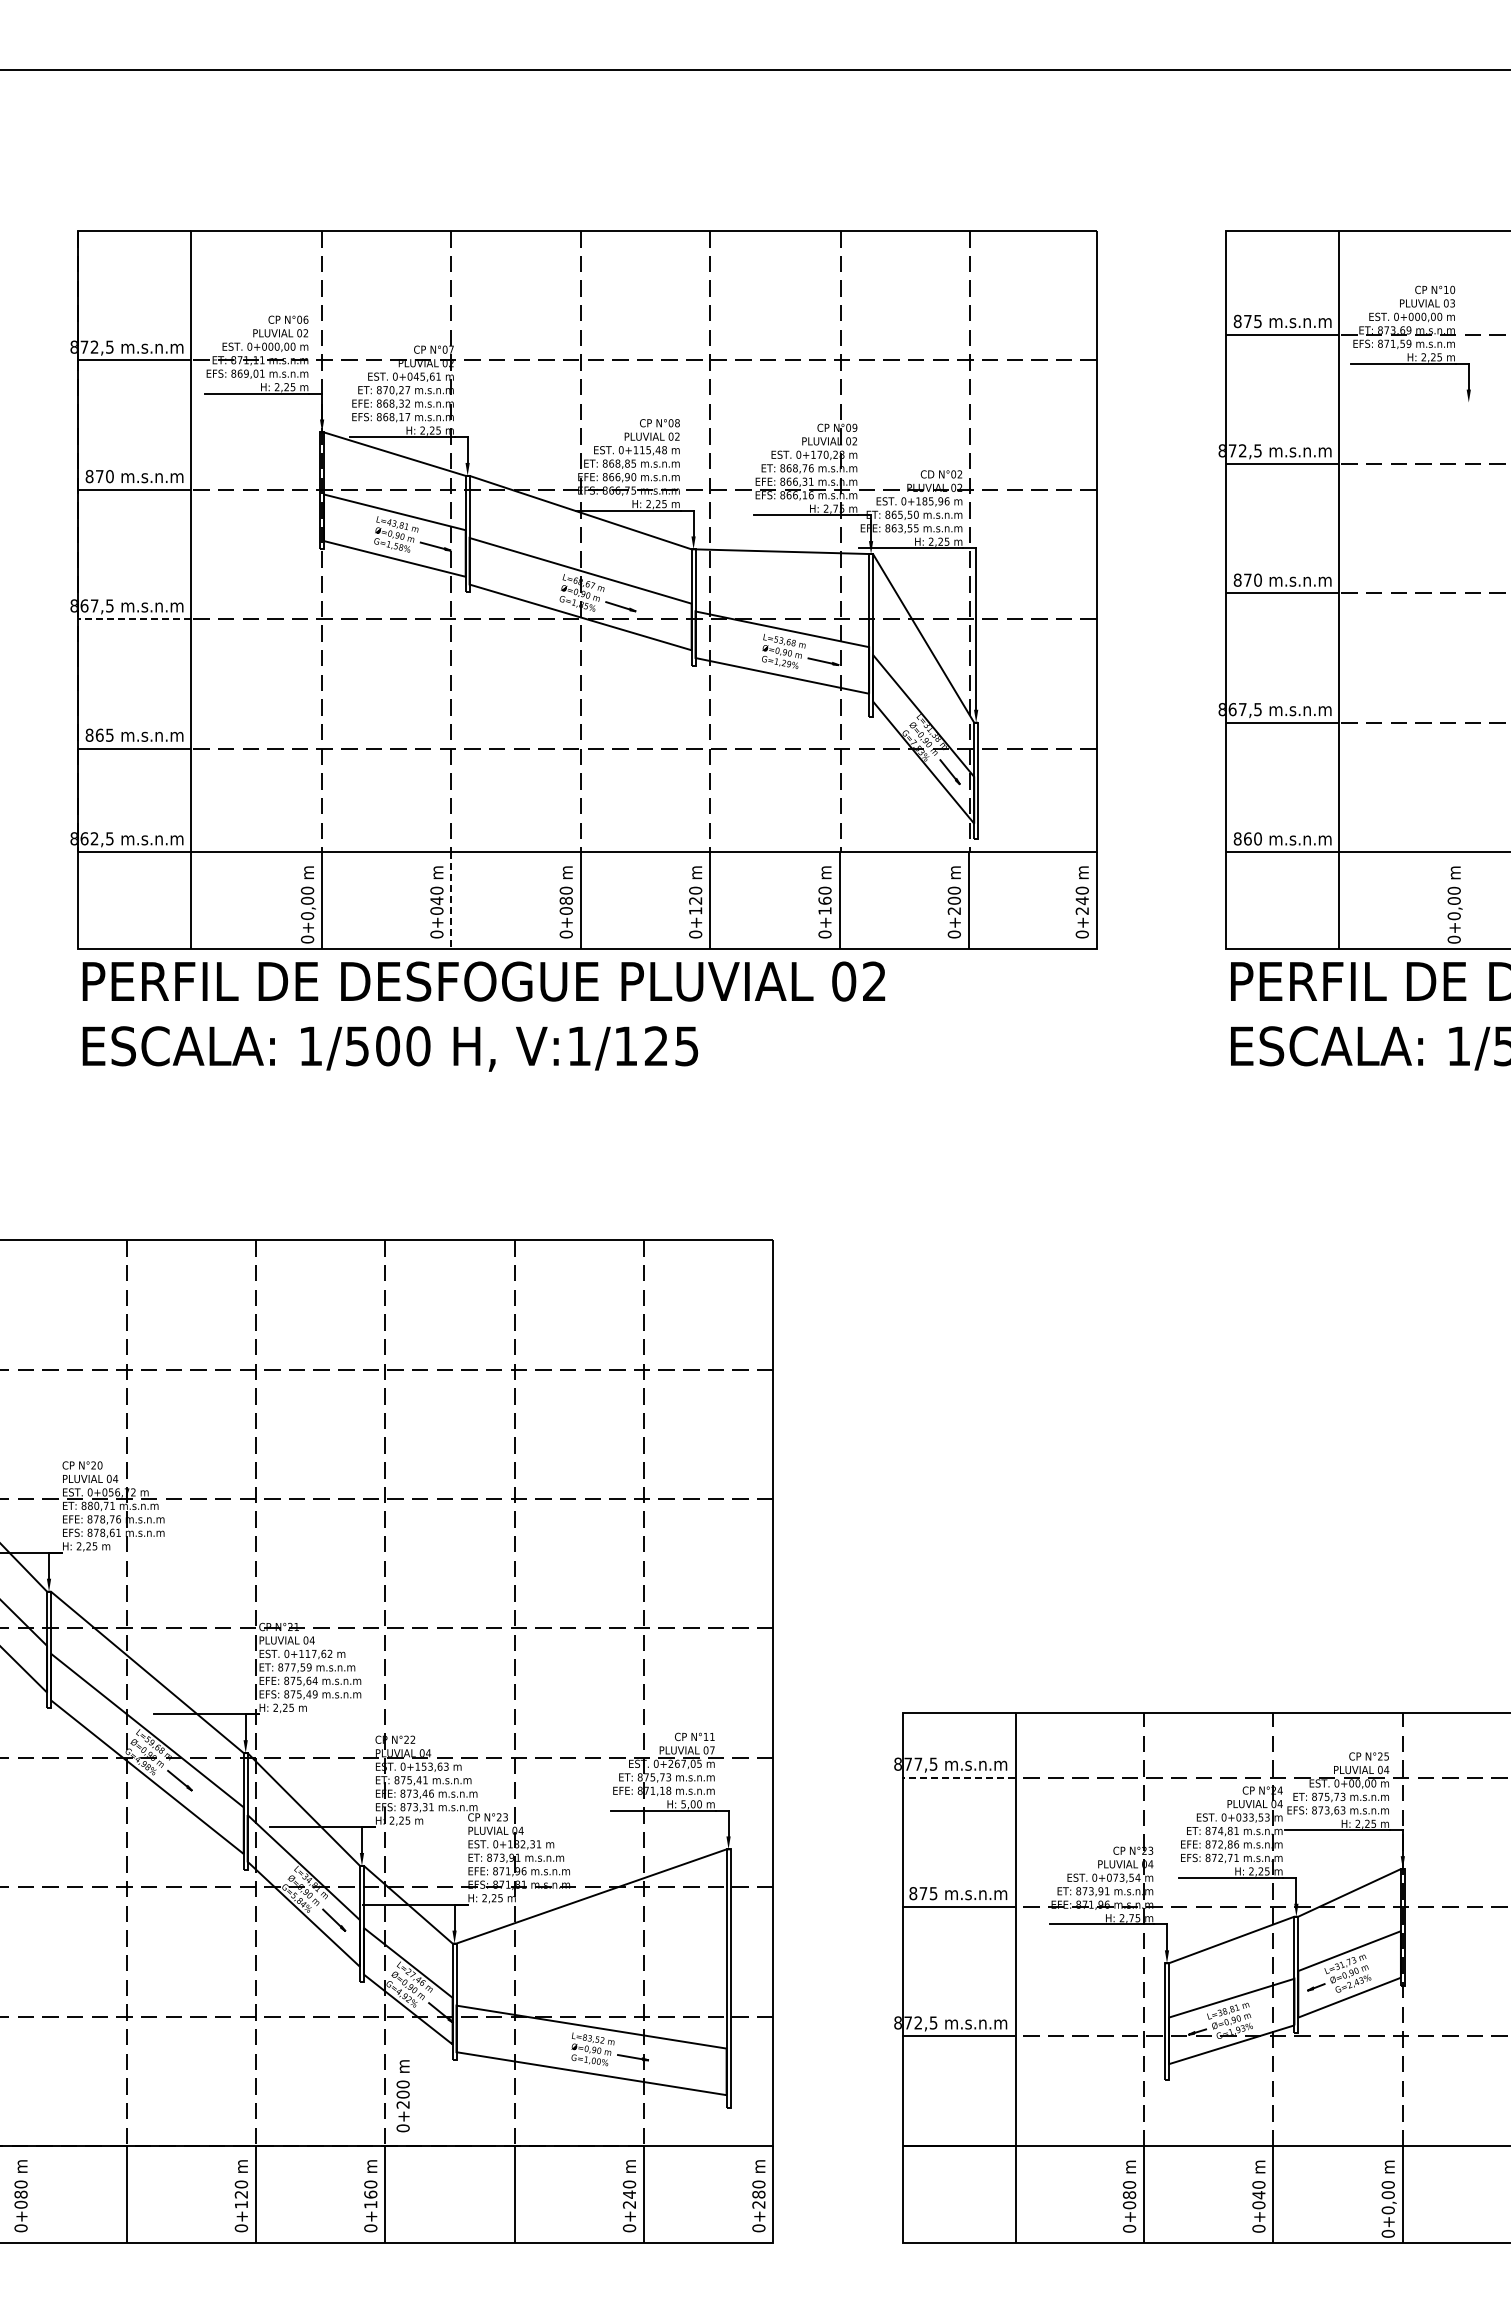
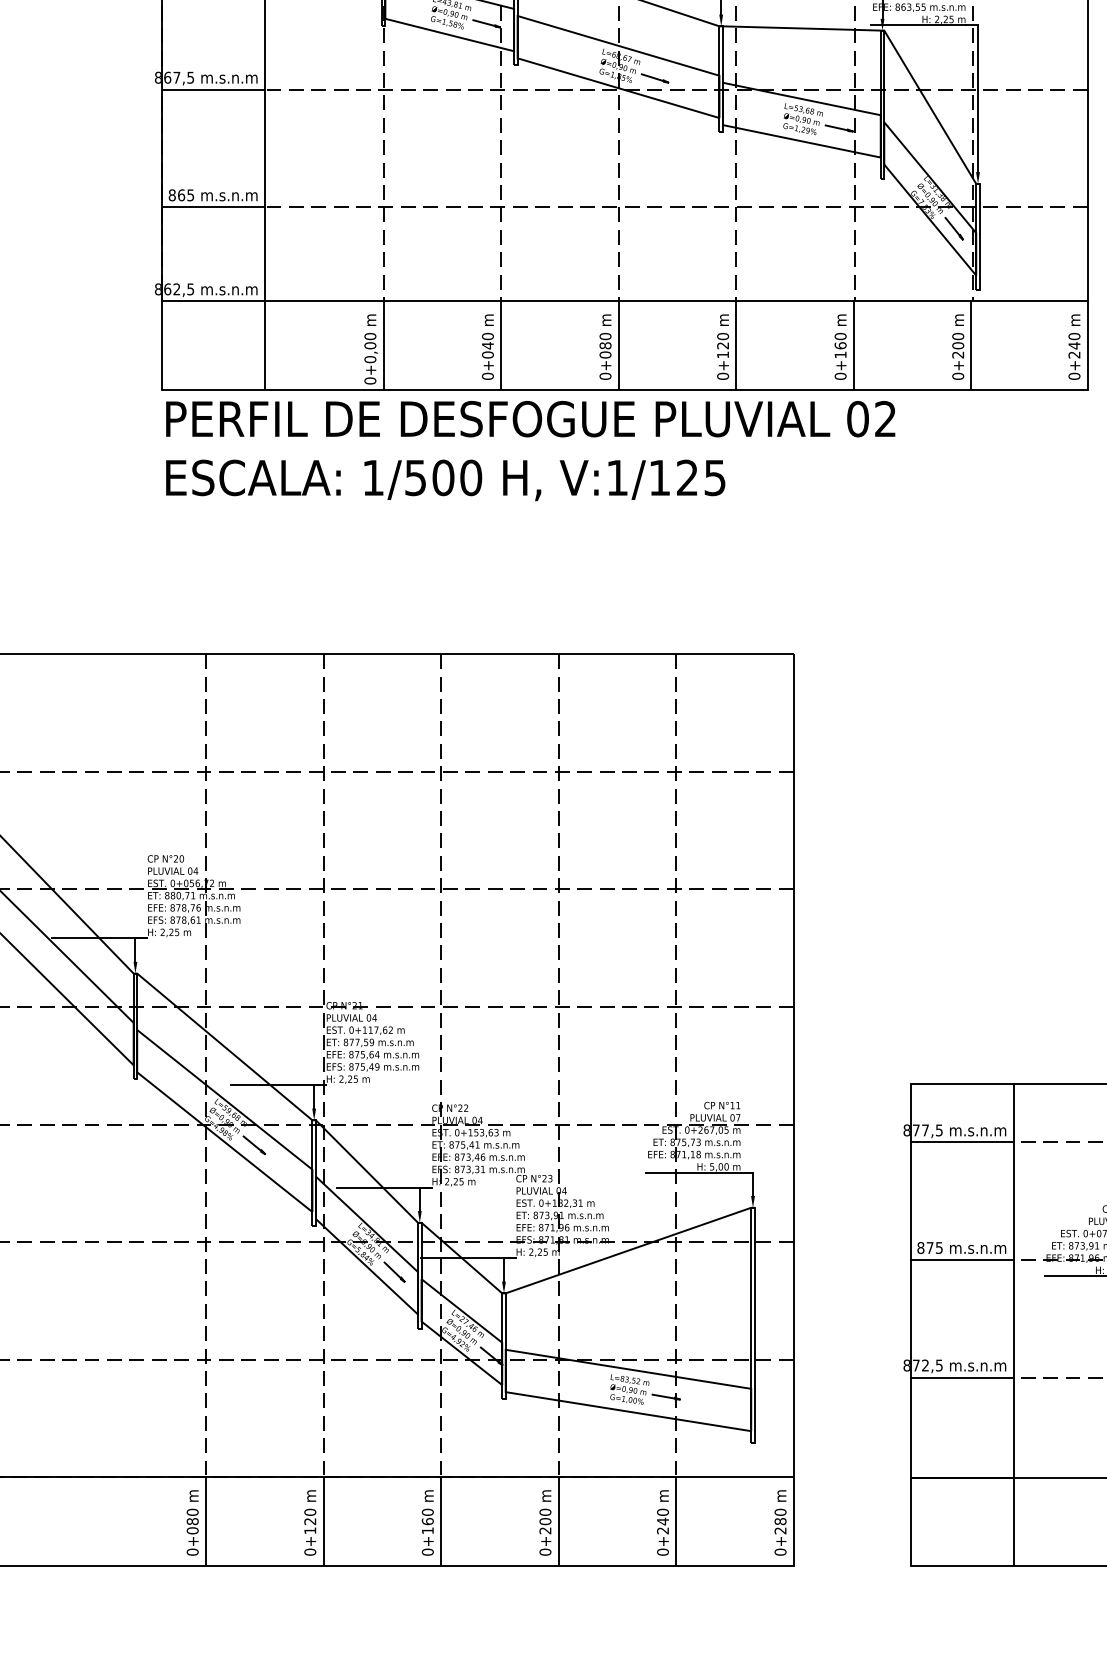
line: (134, 619) -> (213, 90), dashed -> solid
line: (451, 900) -> (501, 345), dashed -> solid
line: (958, 1777) -> (961, 1142), dashed -> solid
text: (402, 2096) -> (544, 1523), moved
text: (20, 2196) -> (192, 1523), moved

